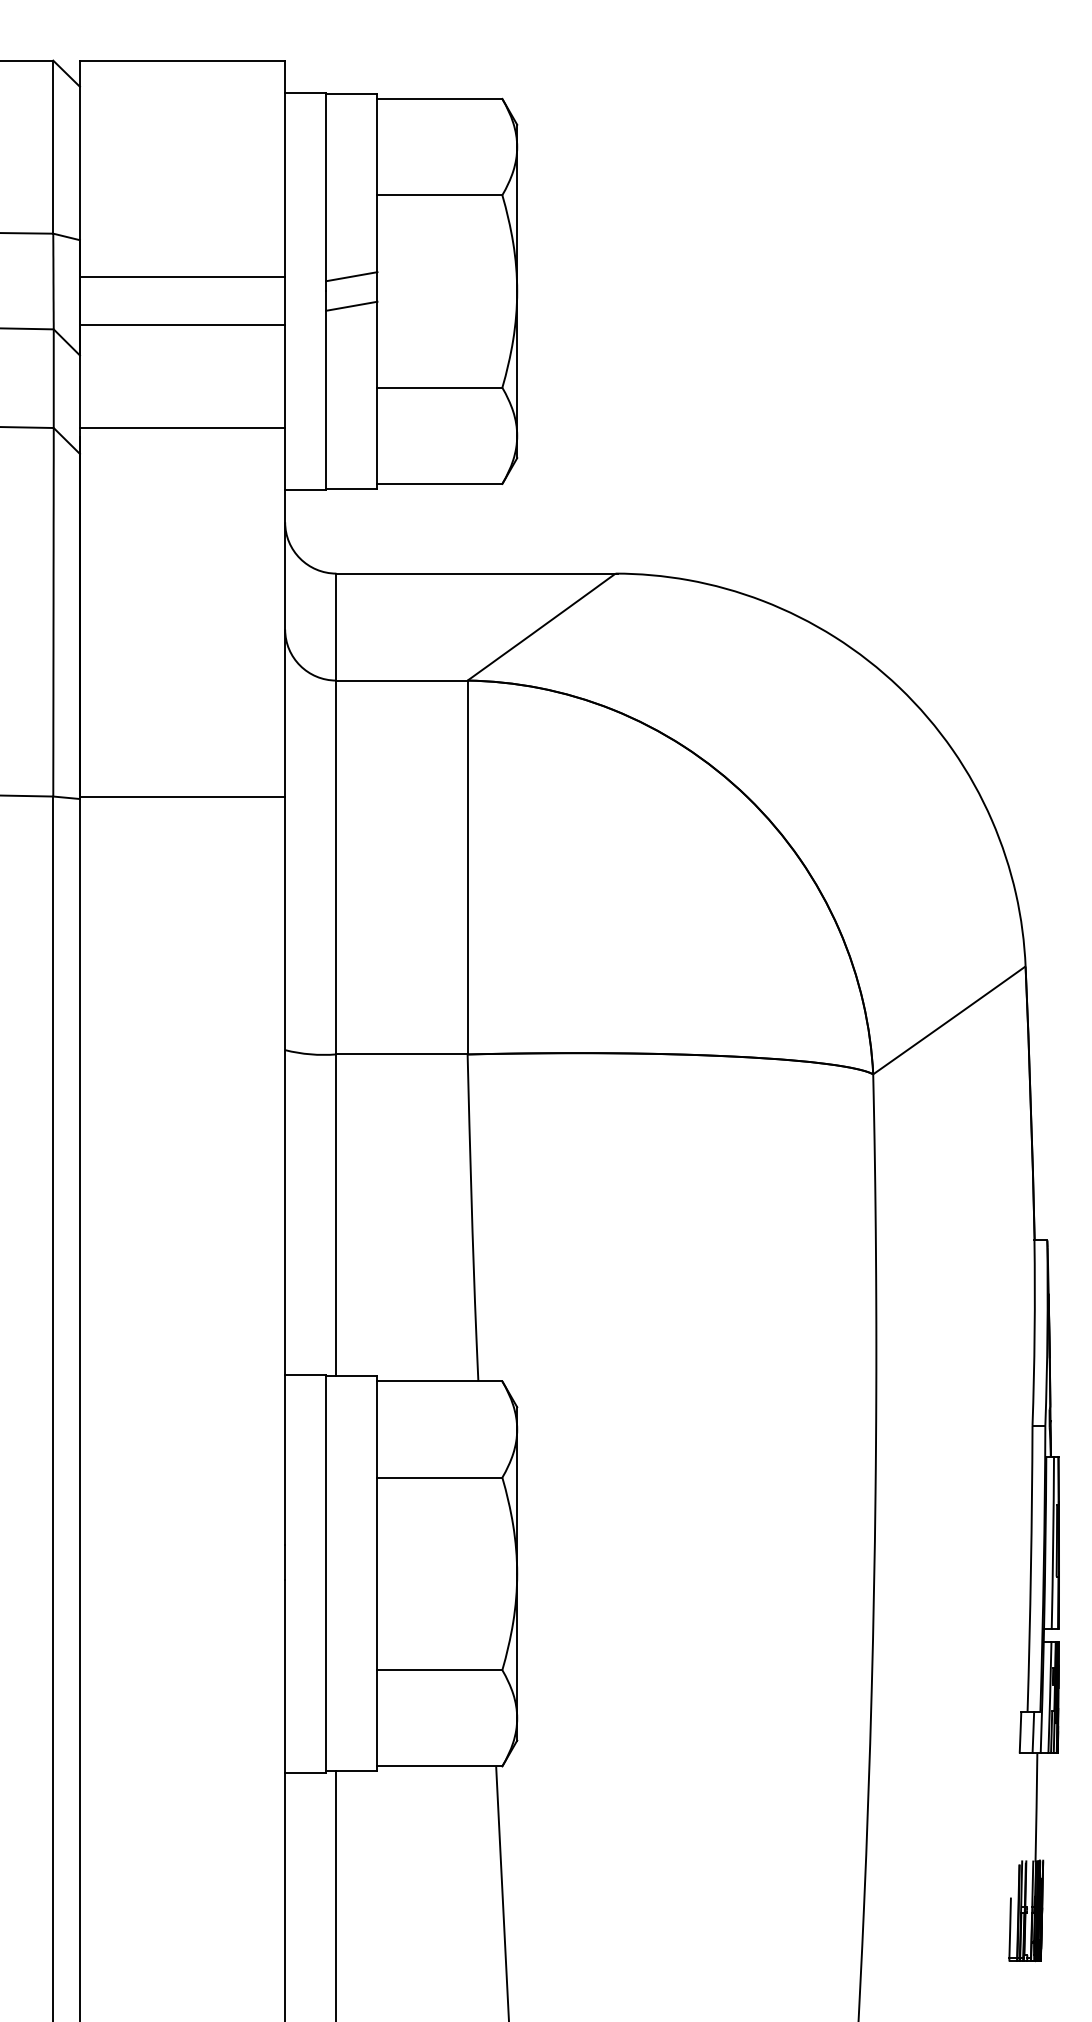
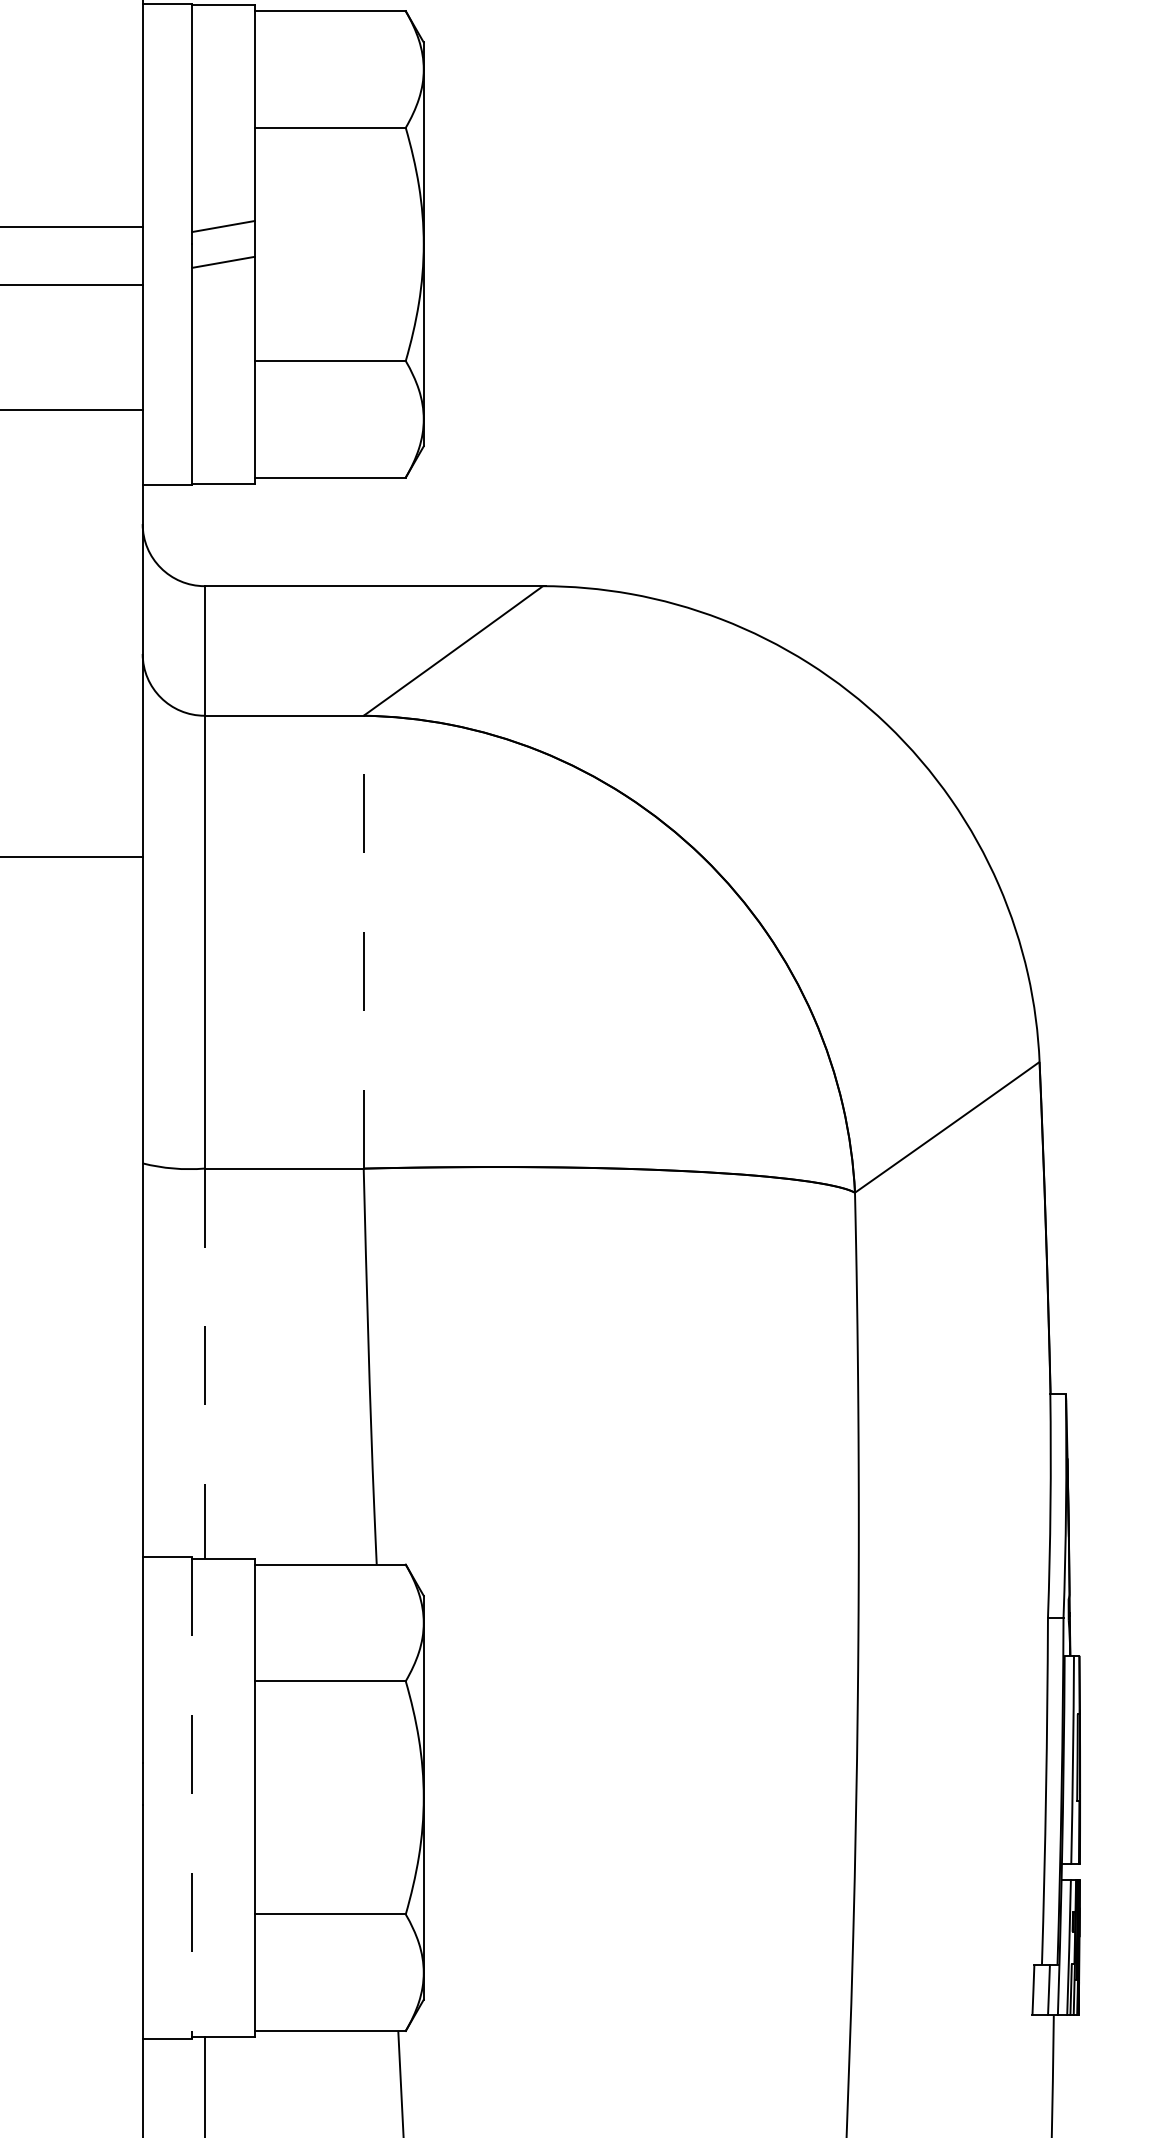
line: (467, 867) -> (363, 942), solid -> dashed
line: (336, 1215) -> (204, 1363), solid -> dashed
line: (326, 1573) -> (192, 1797), solid -> dashed

